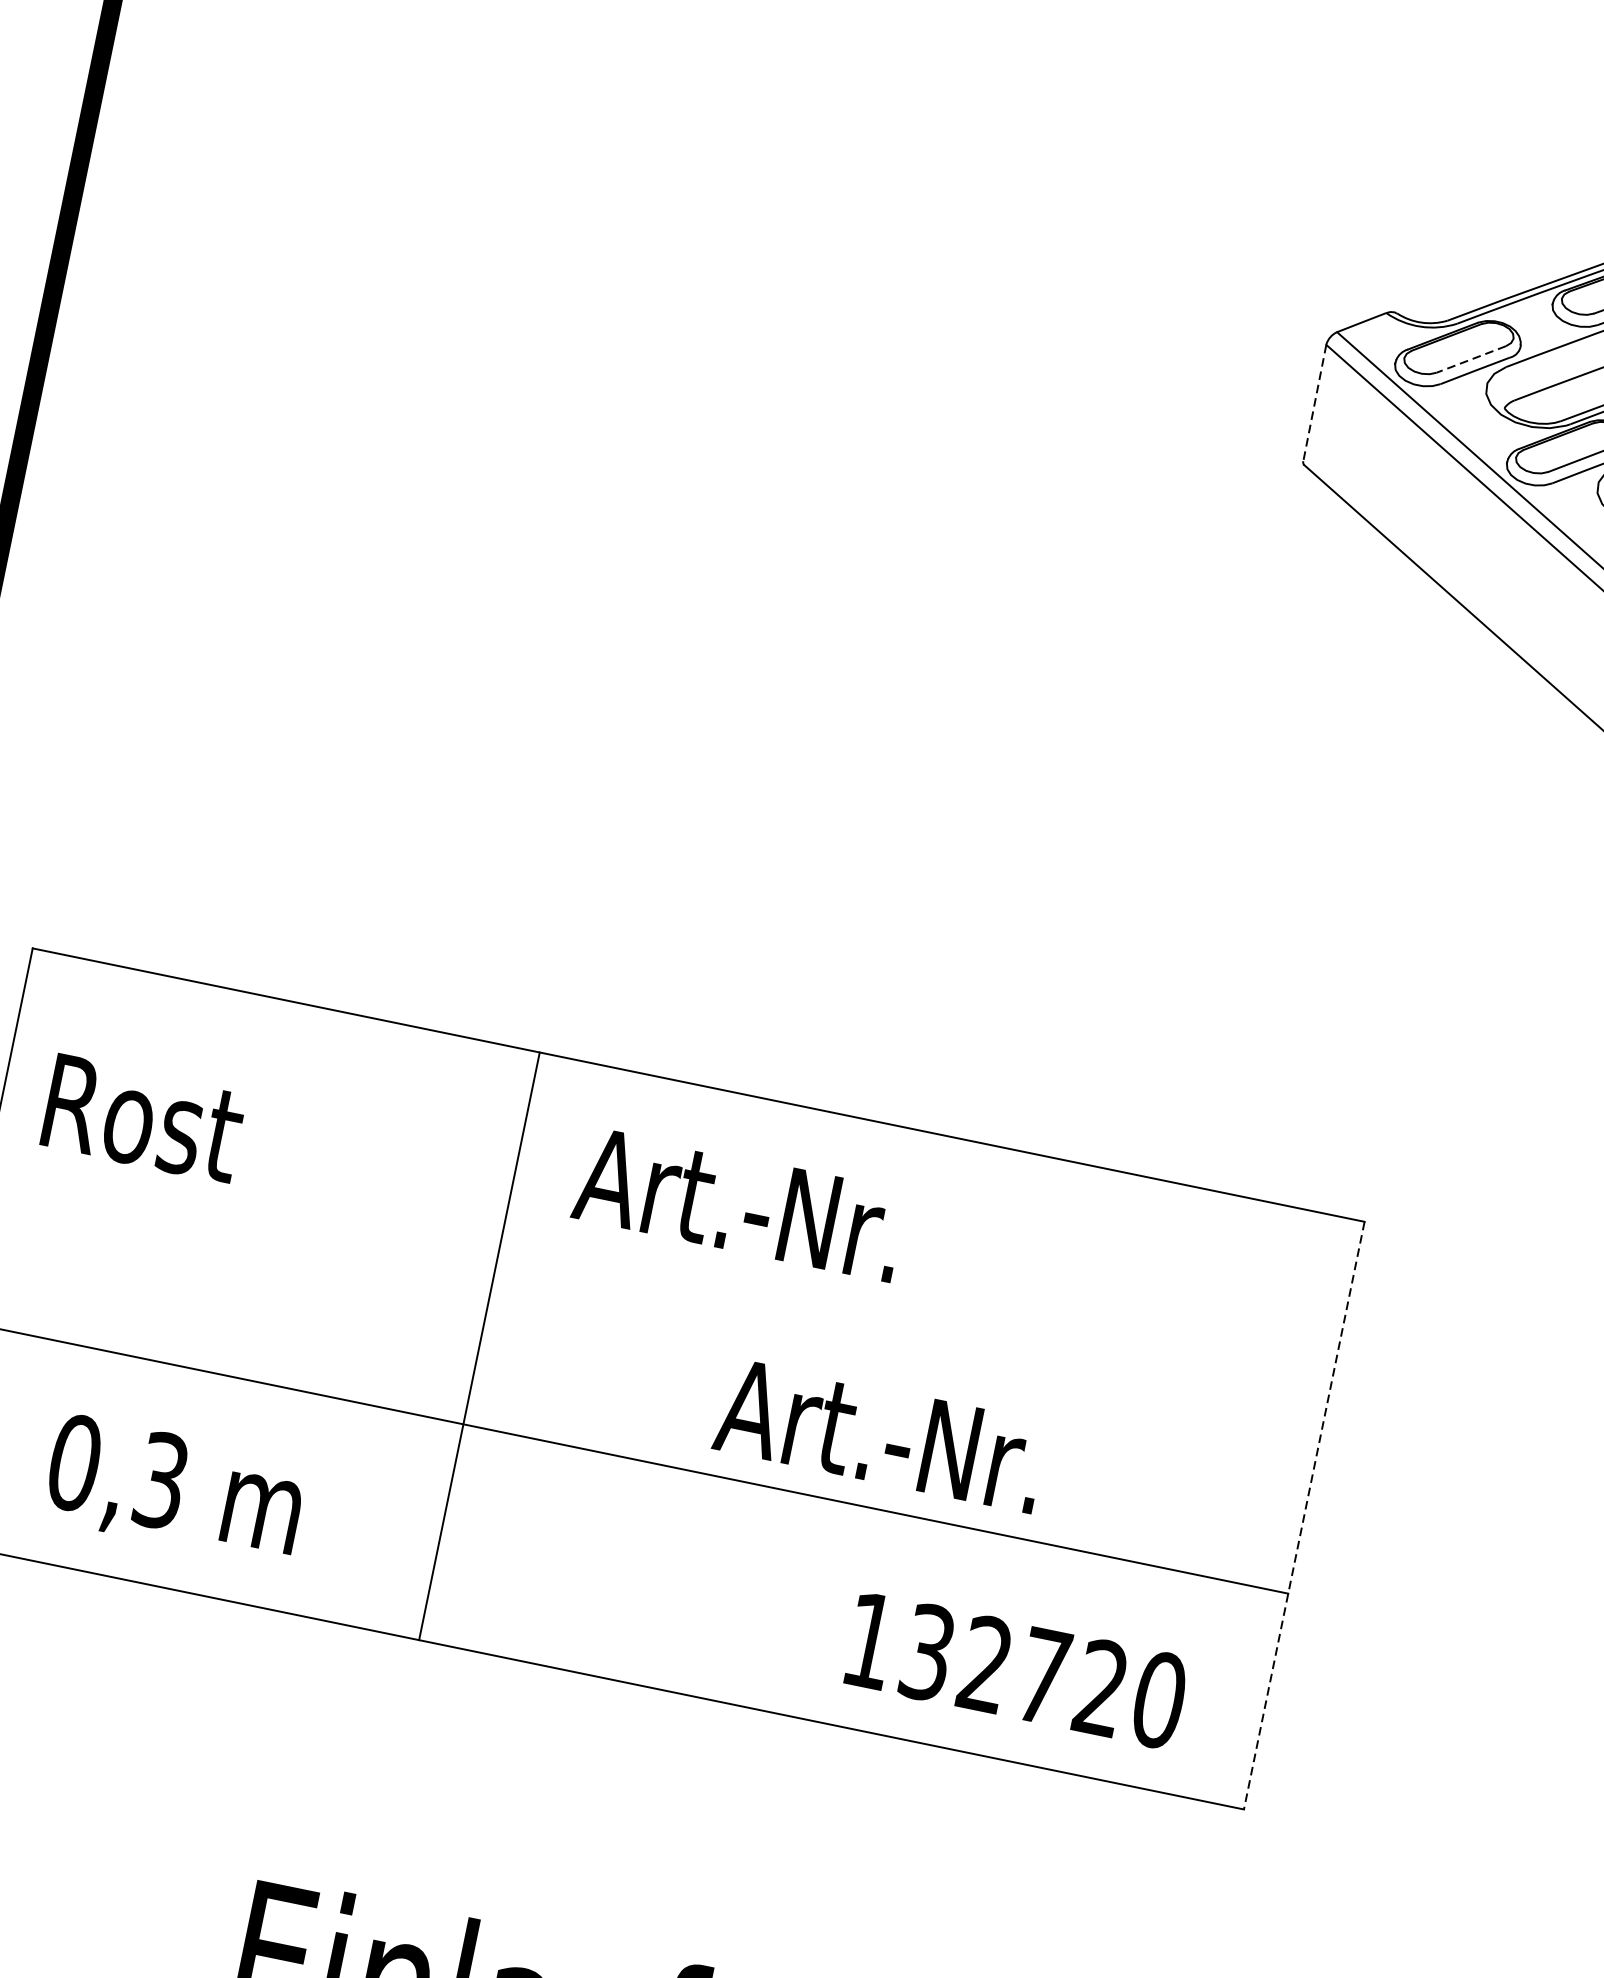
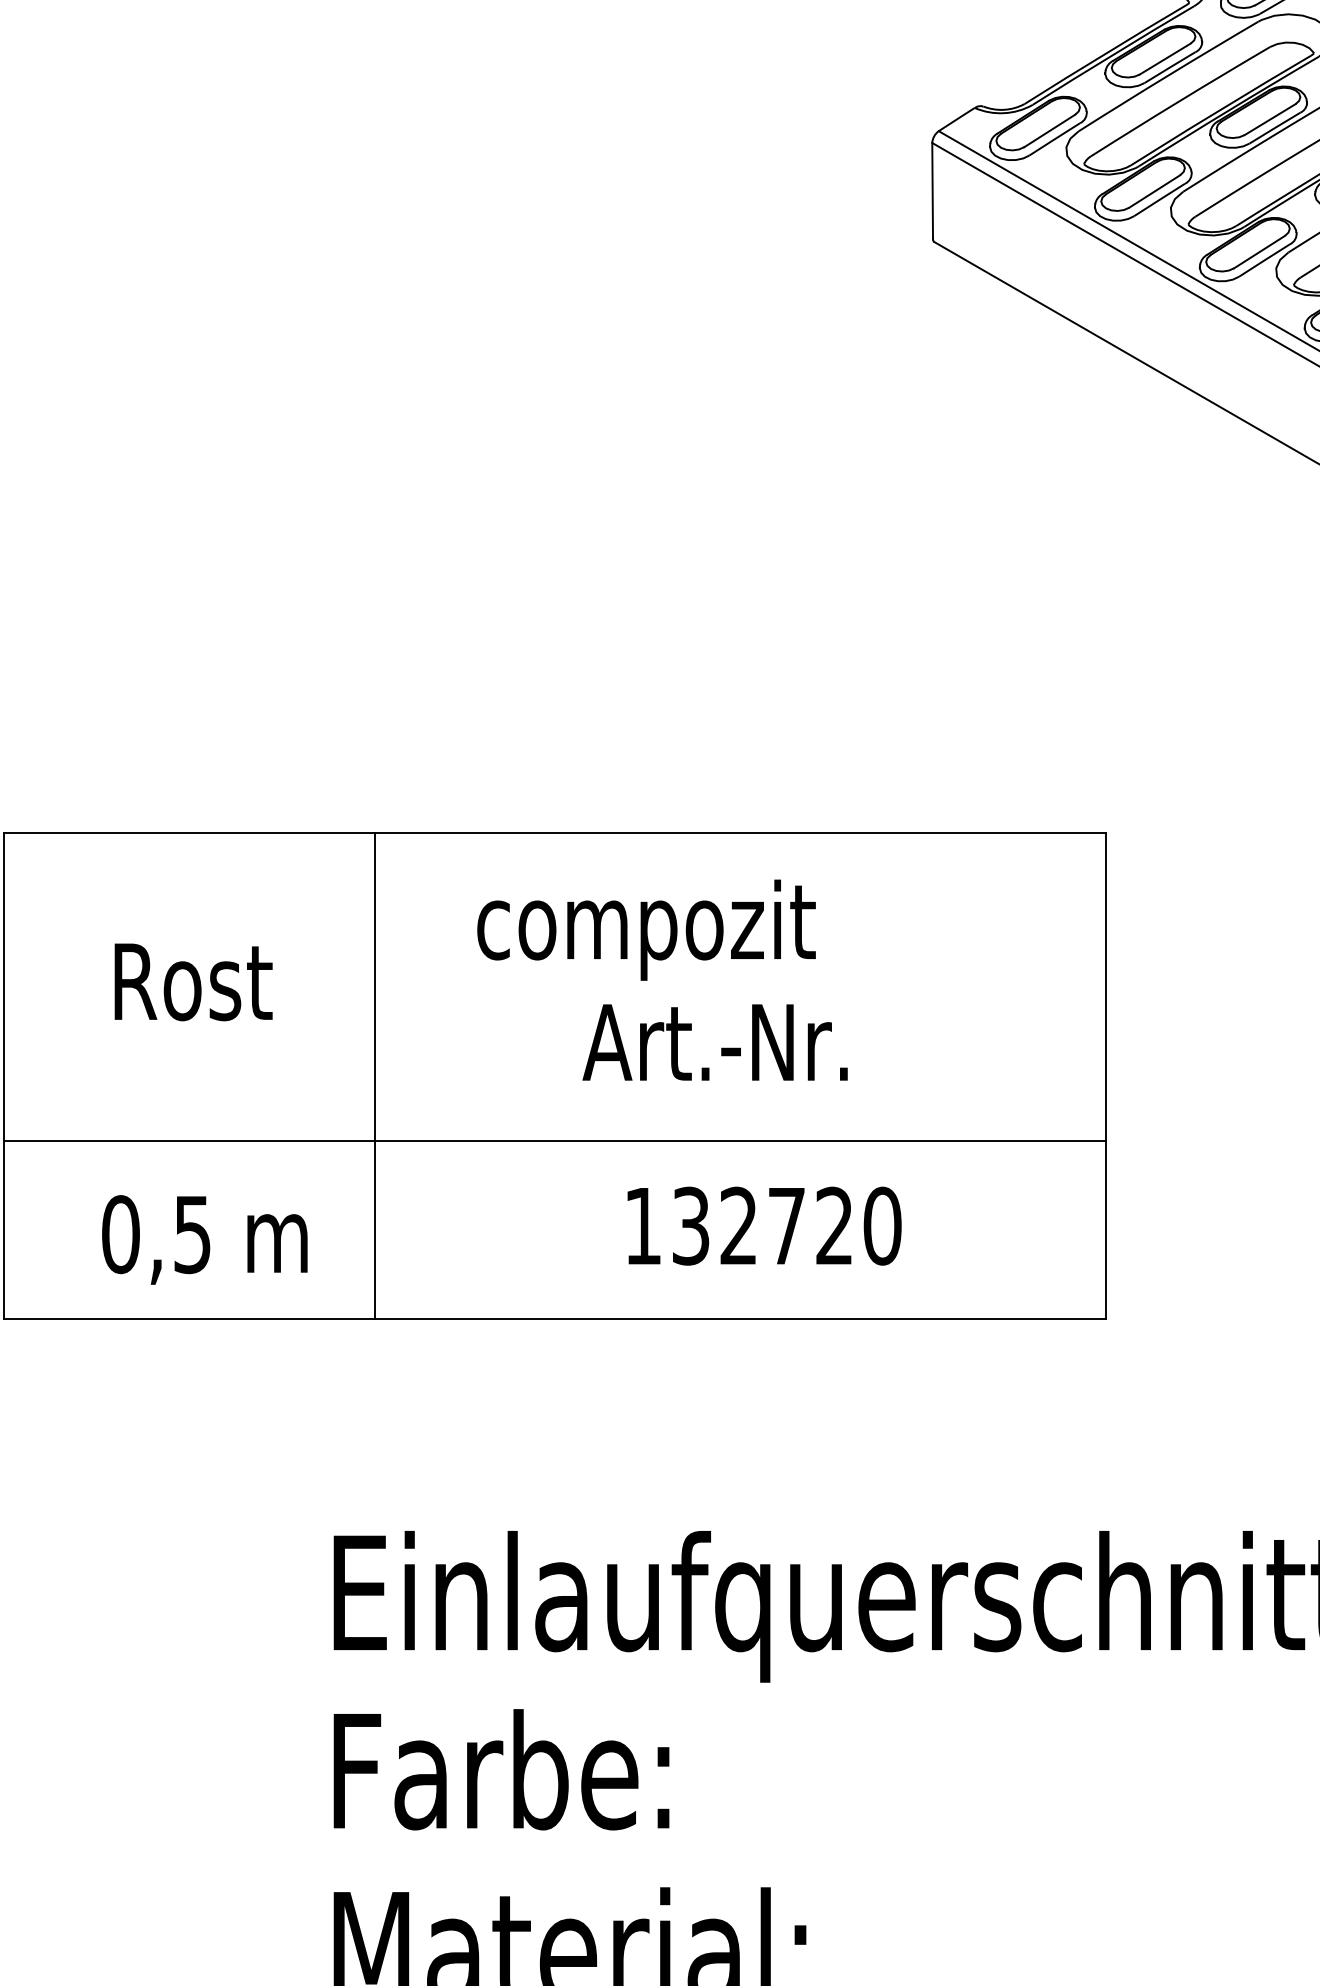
line: (1470, 360) -> (1049, 131), dashed -> solid
line: (1314, 403) -> (932, 191), dashed -> solid
text: (143, 1119) -> (193, 982), moved
text: (783, 1224) -> (644, 929), Art.-Nr. -> compozit
line: (479, 1345) -> (375, 1075), moved
text: (879, 1435) -> (714, 1042), moved
text: (161, 1480) -> (192, 1234), 0,3 -> 0,5
line: (1304, 1516) -> (1105, 1076), dashed -> solid
text: (1016, 1670) -> (764, 1225), moved

